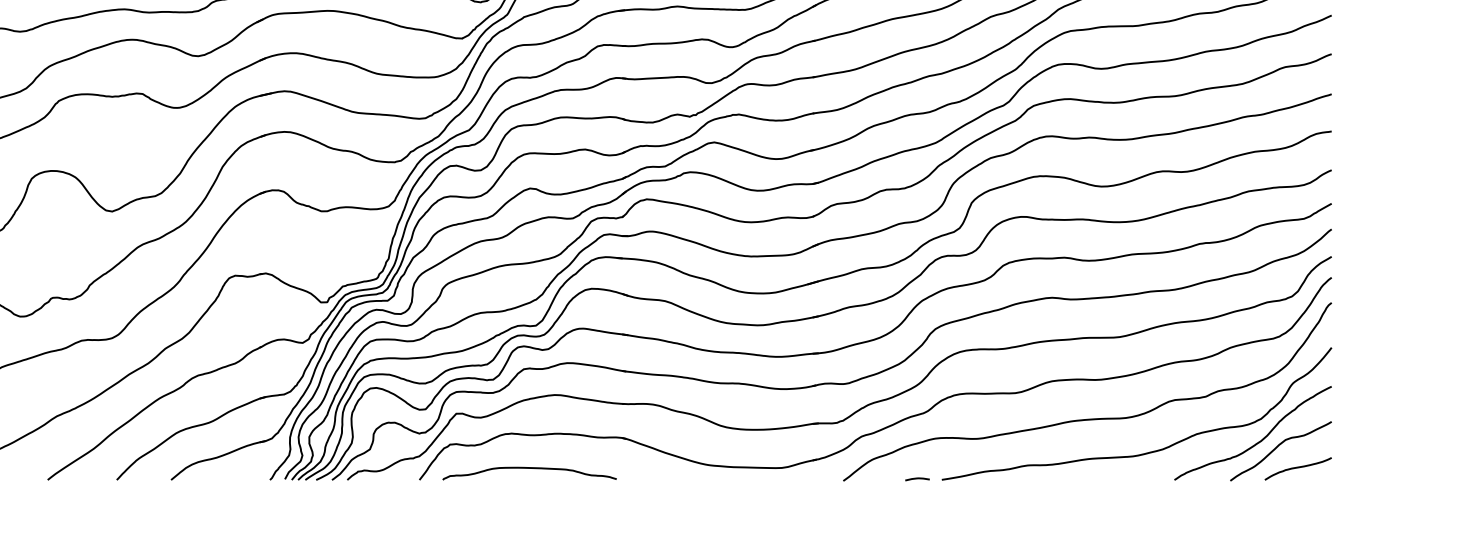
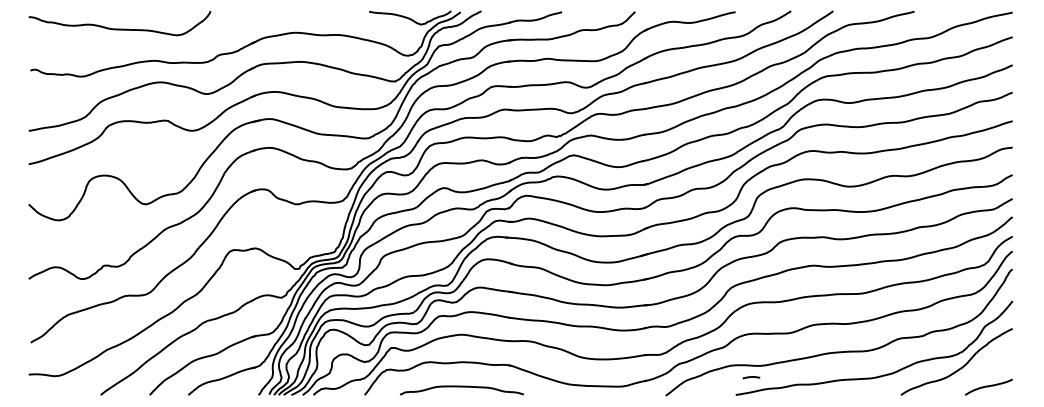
curve: (1277, 448) -> (974, 372), removed
curve: (528, 469) -> (461, 387), moved
line: (917, 479) -> (751, 377), moved

